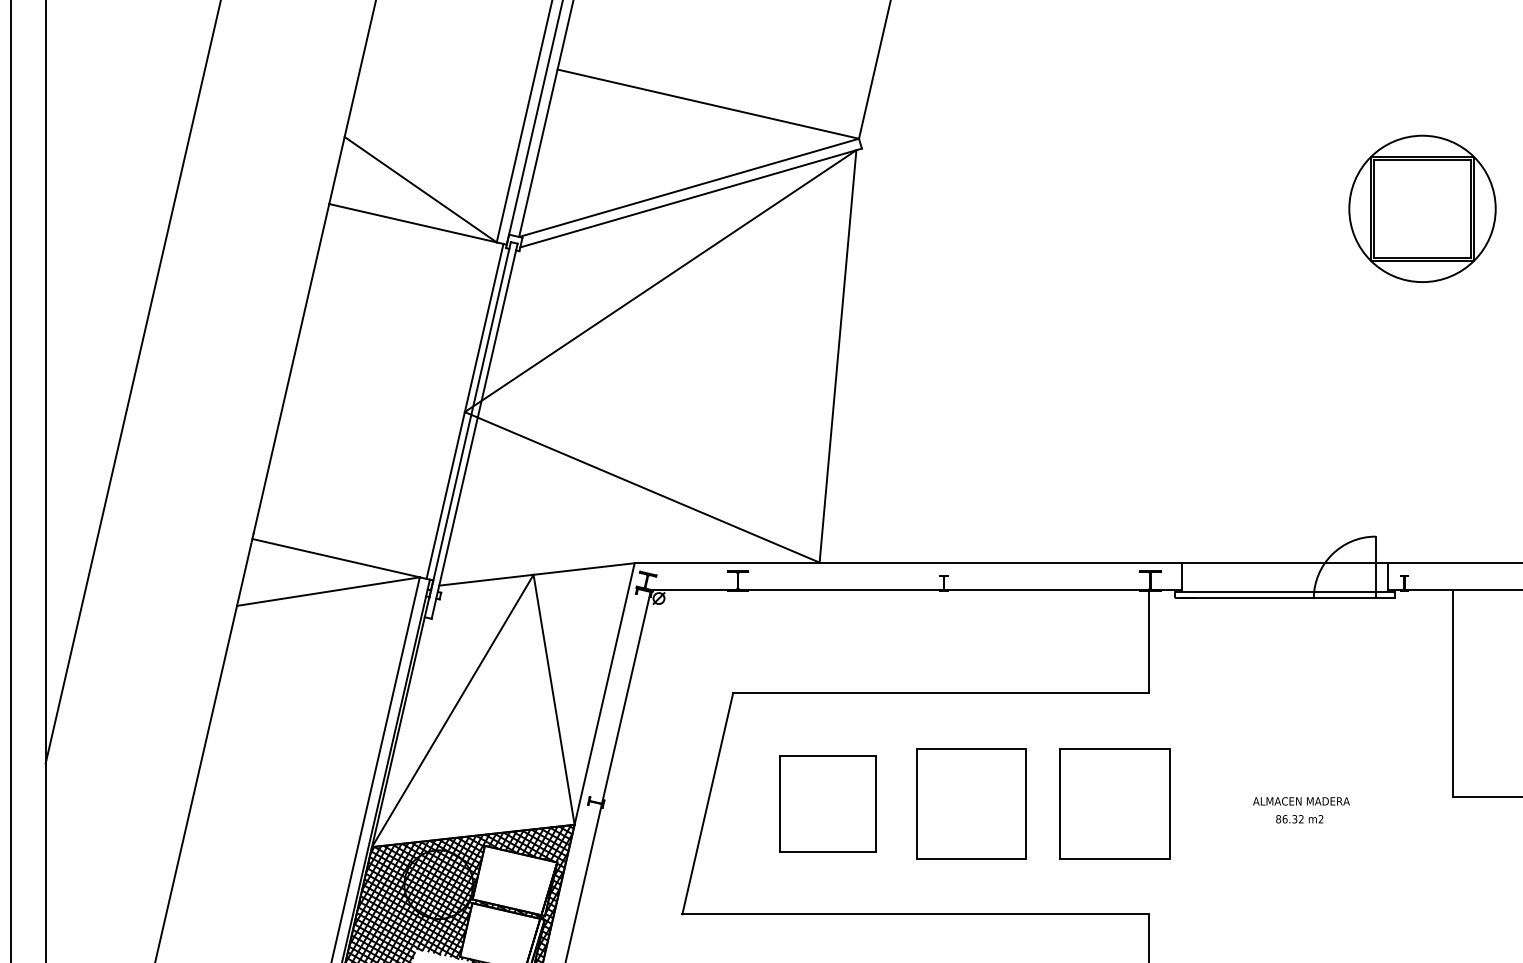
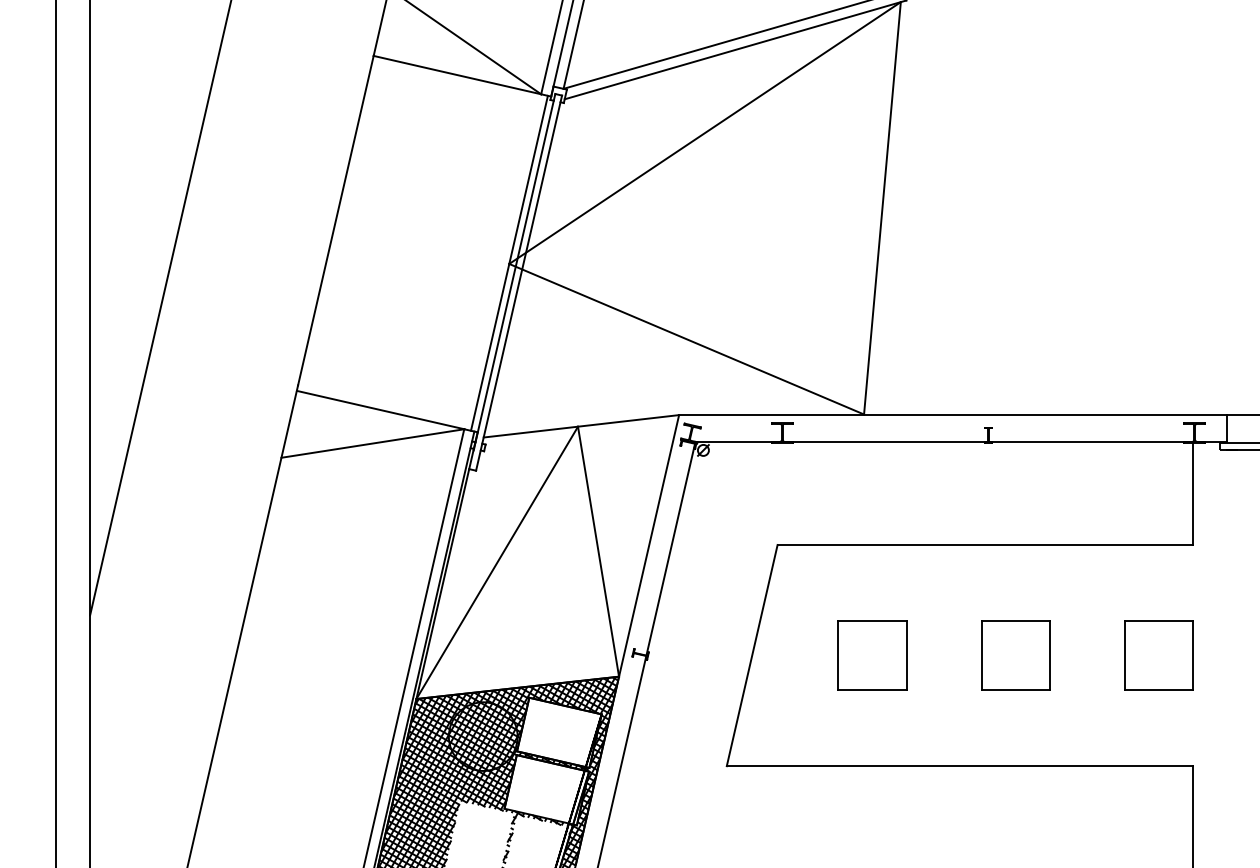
part: (828, 803) -> (872, 655), size x0.71
part: (971, 803) -> (1015, 655), size x0.62
part: (1114, 803) -> (1158, 655), size x0.62

